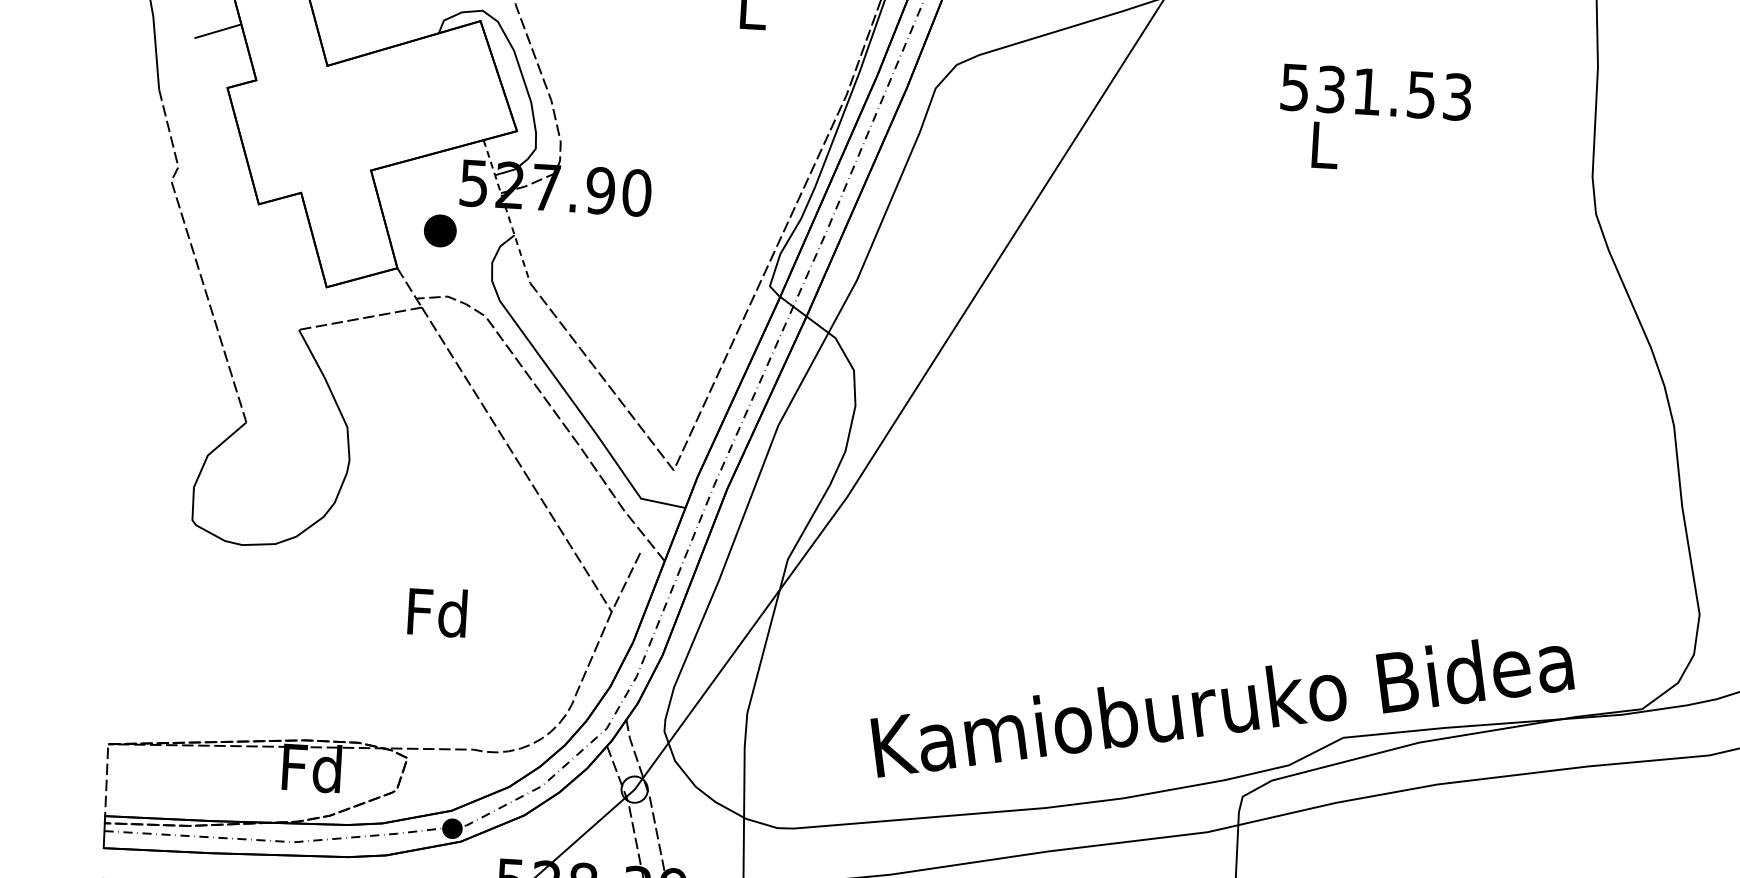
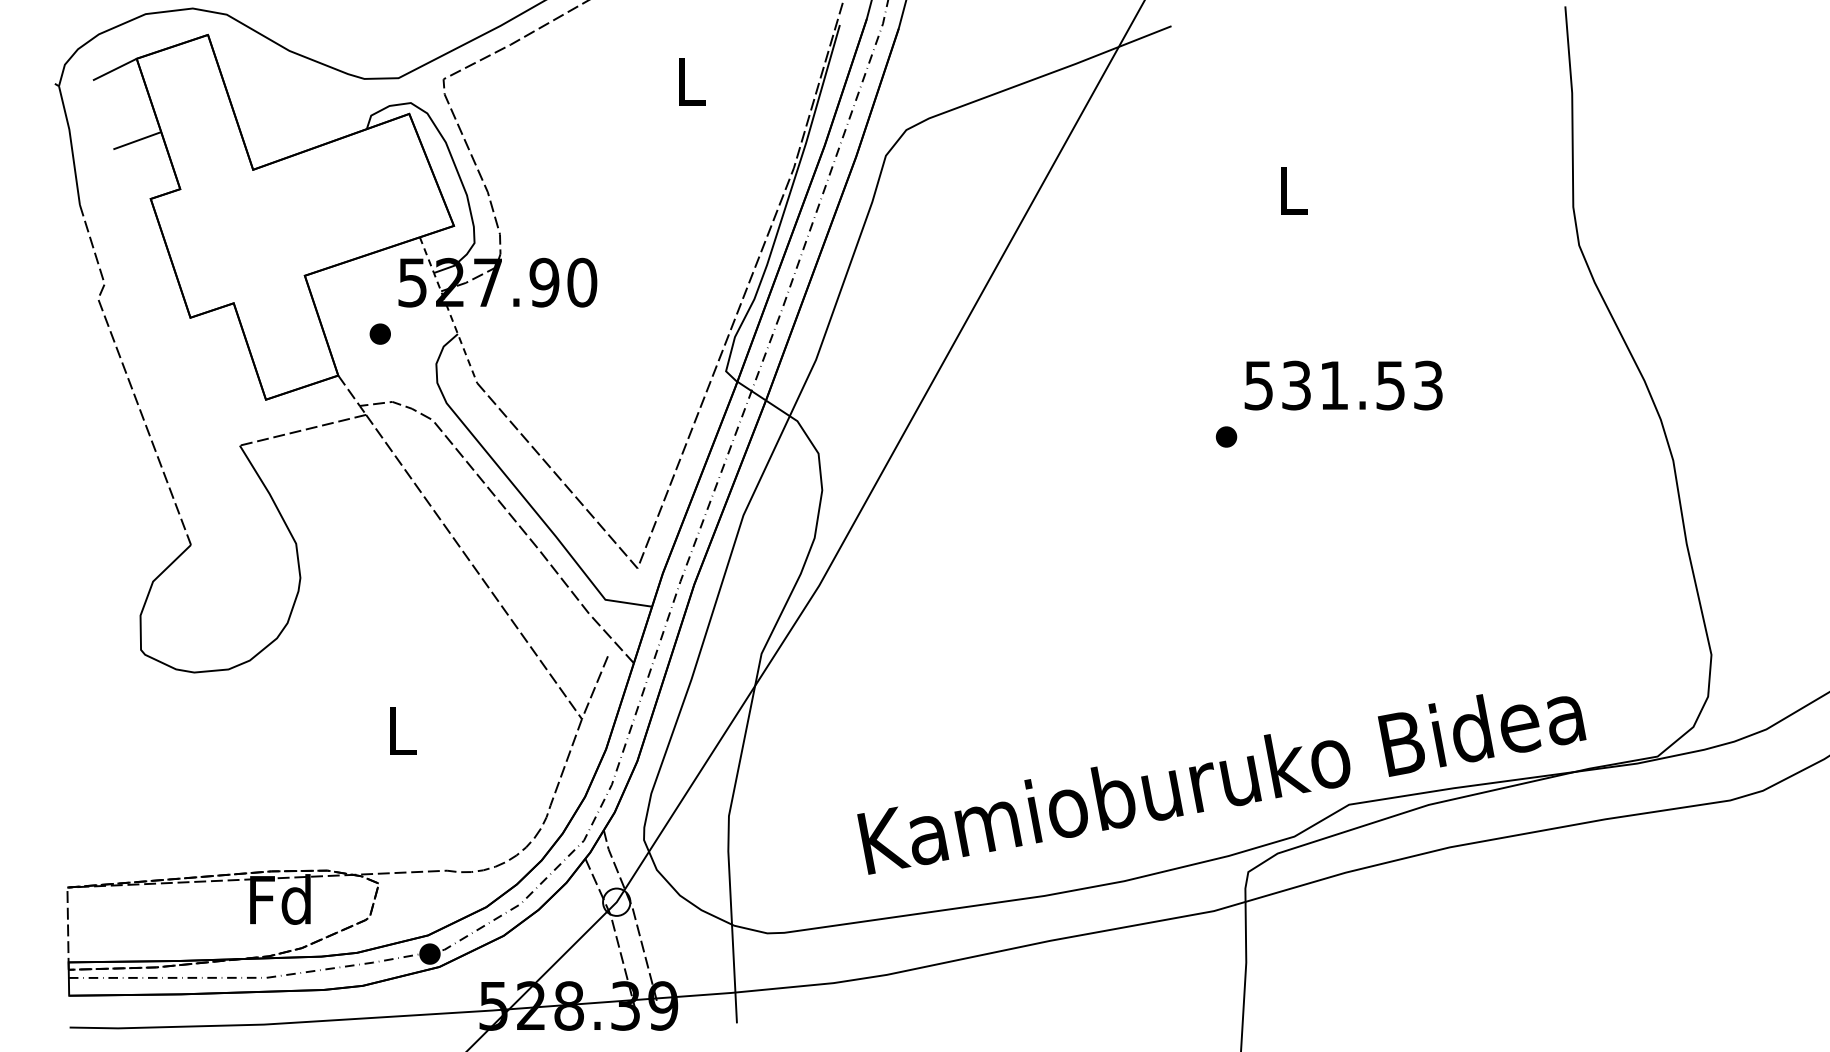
text: (1376, 92) -> (1343, 385), moved
part: (439, 230) -> (379, 333), size x0.62
part: (1246, 377) -> (1226, 436), added
text: (436, 612) -> (400, 730), Fd -> L

